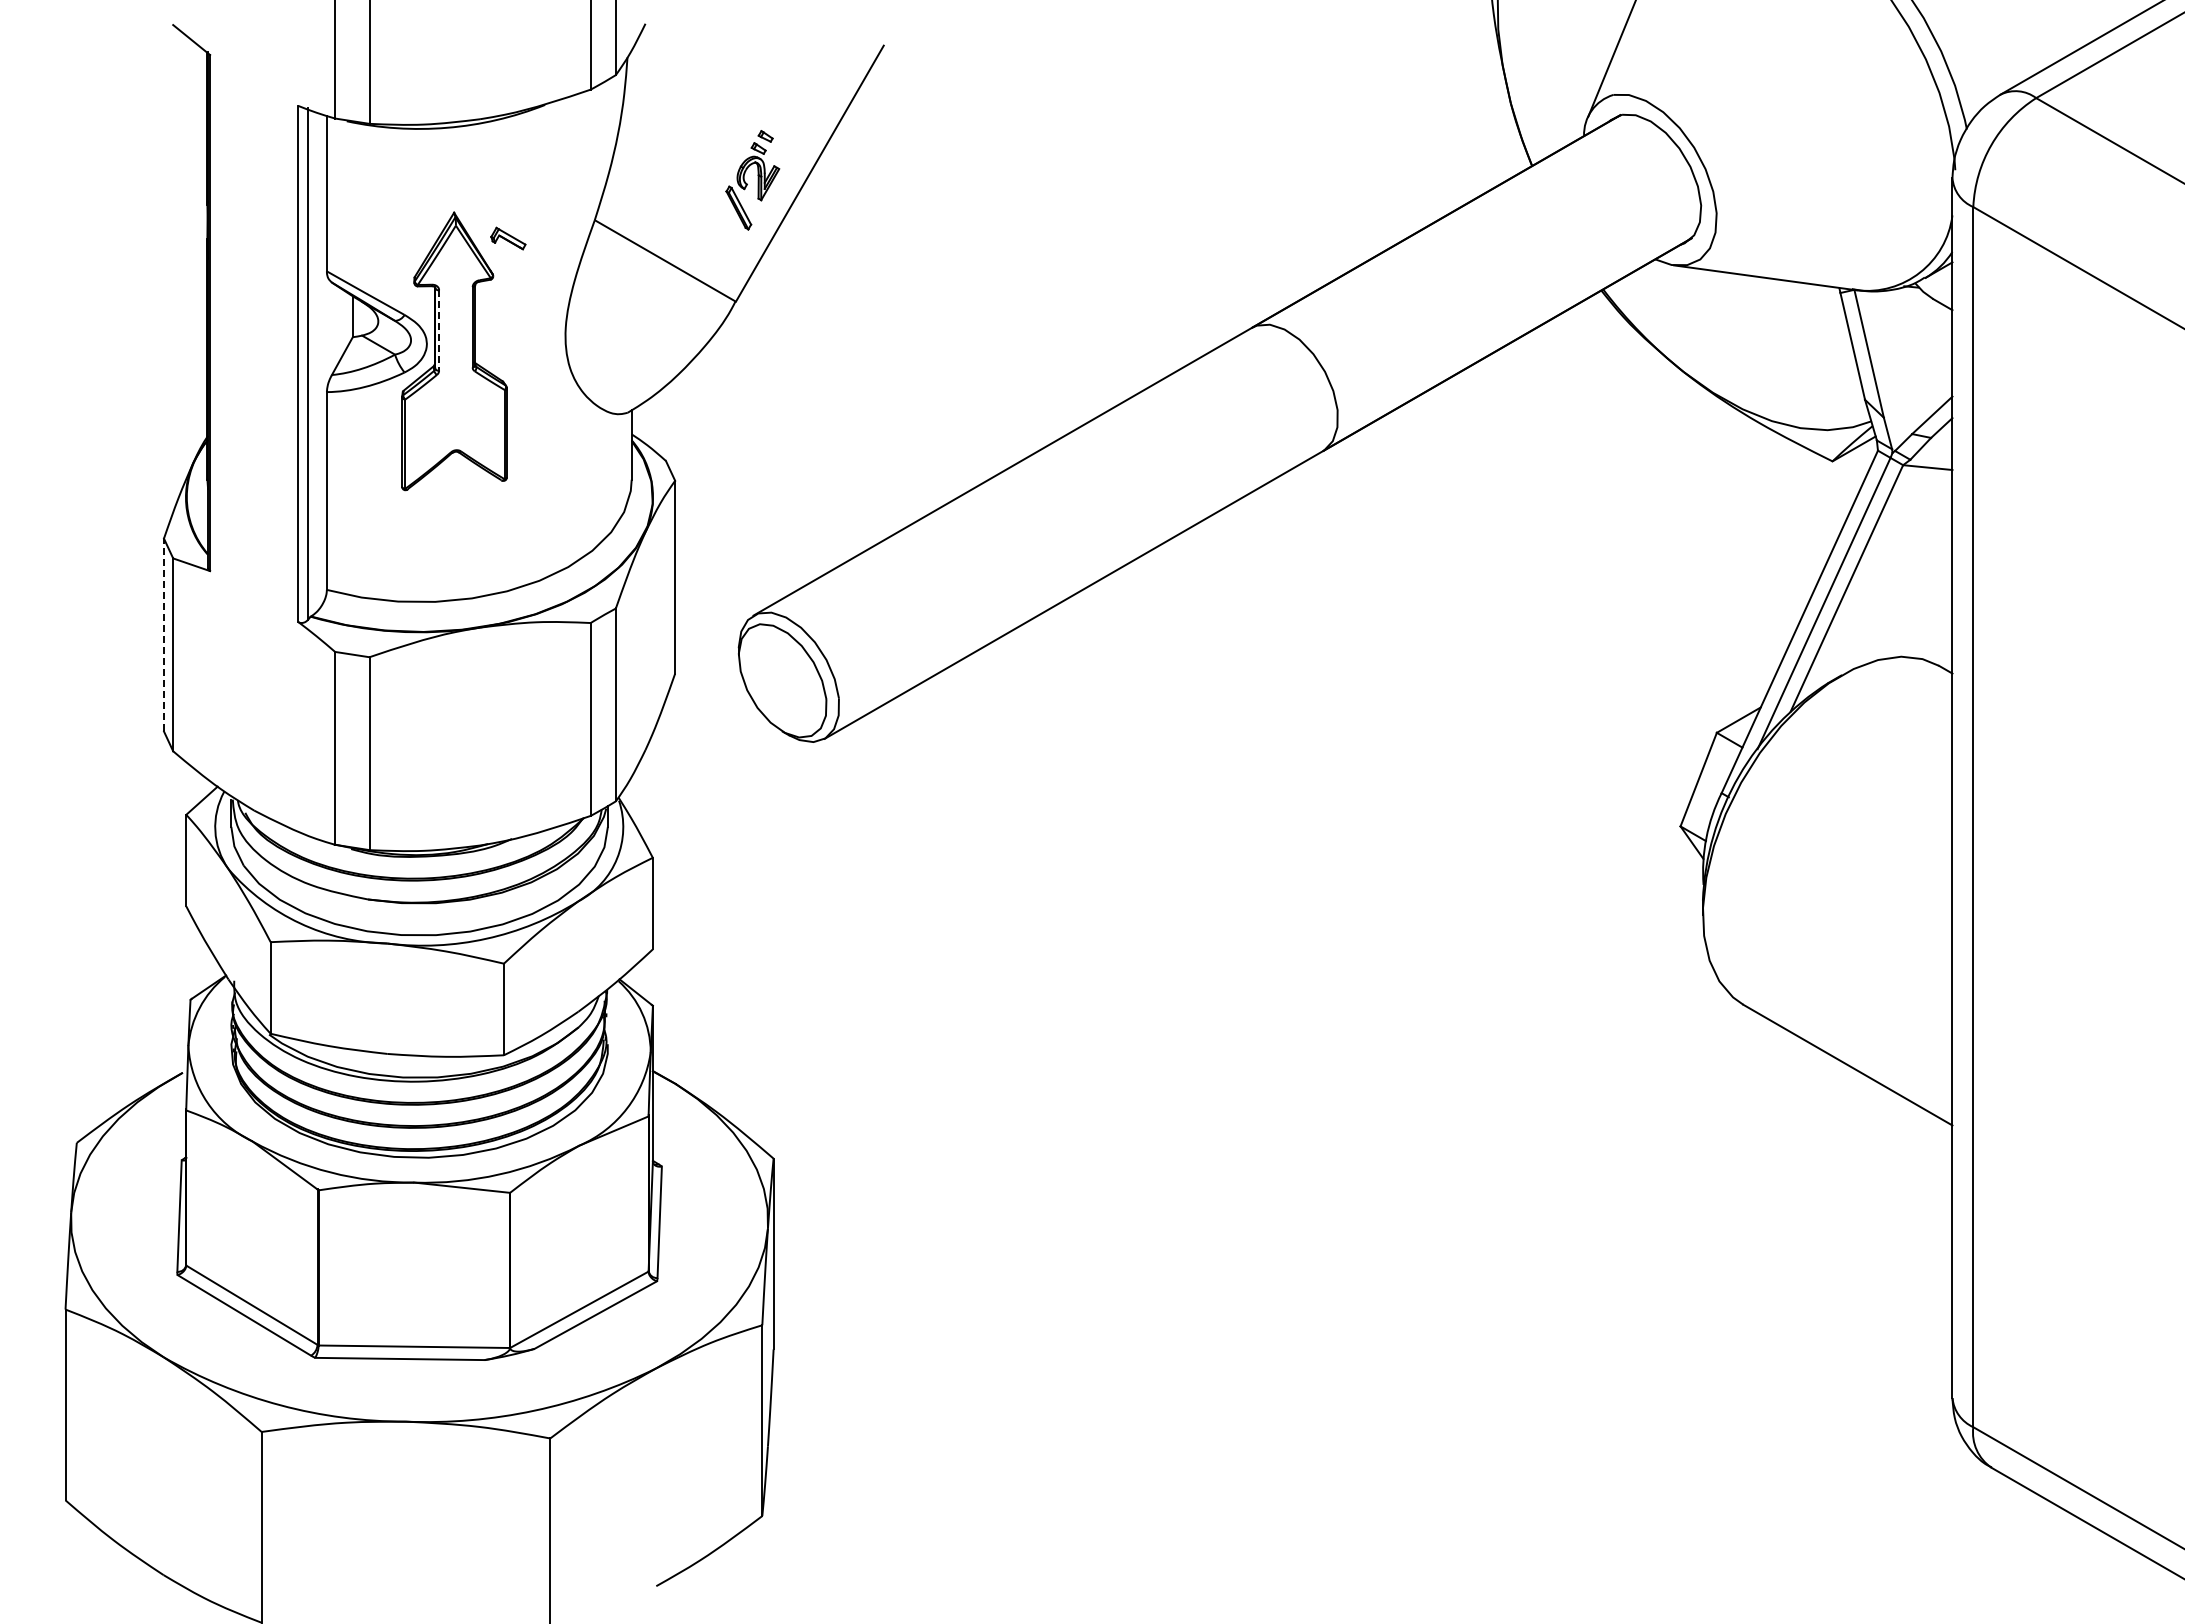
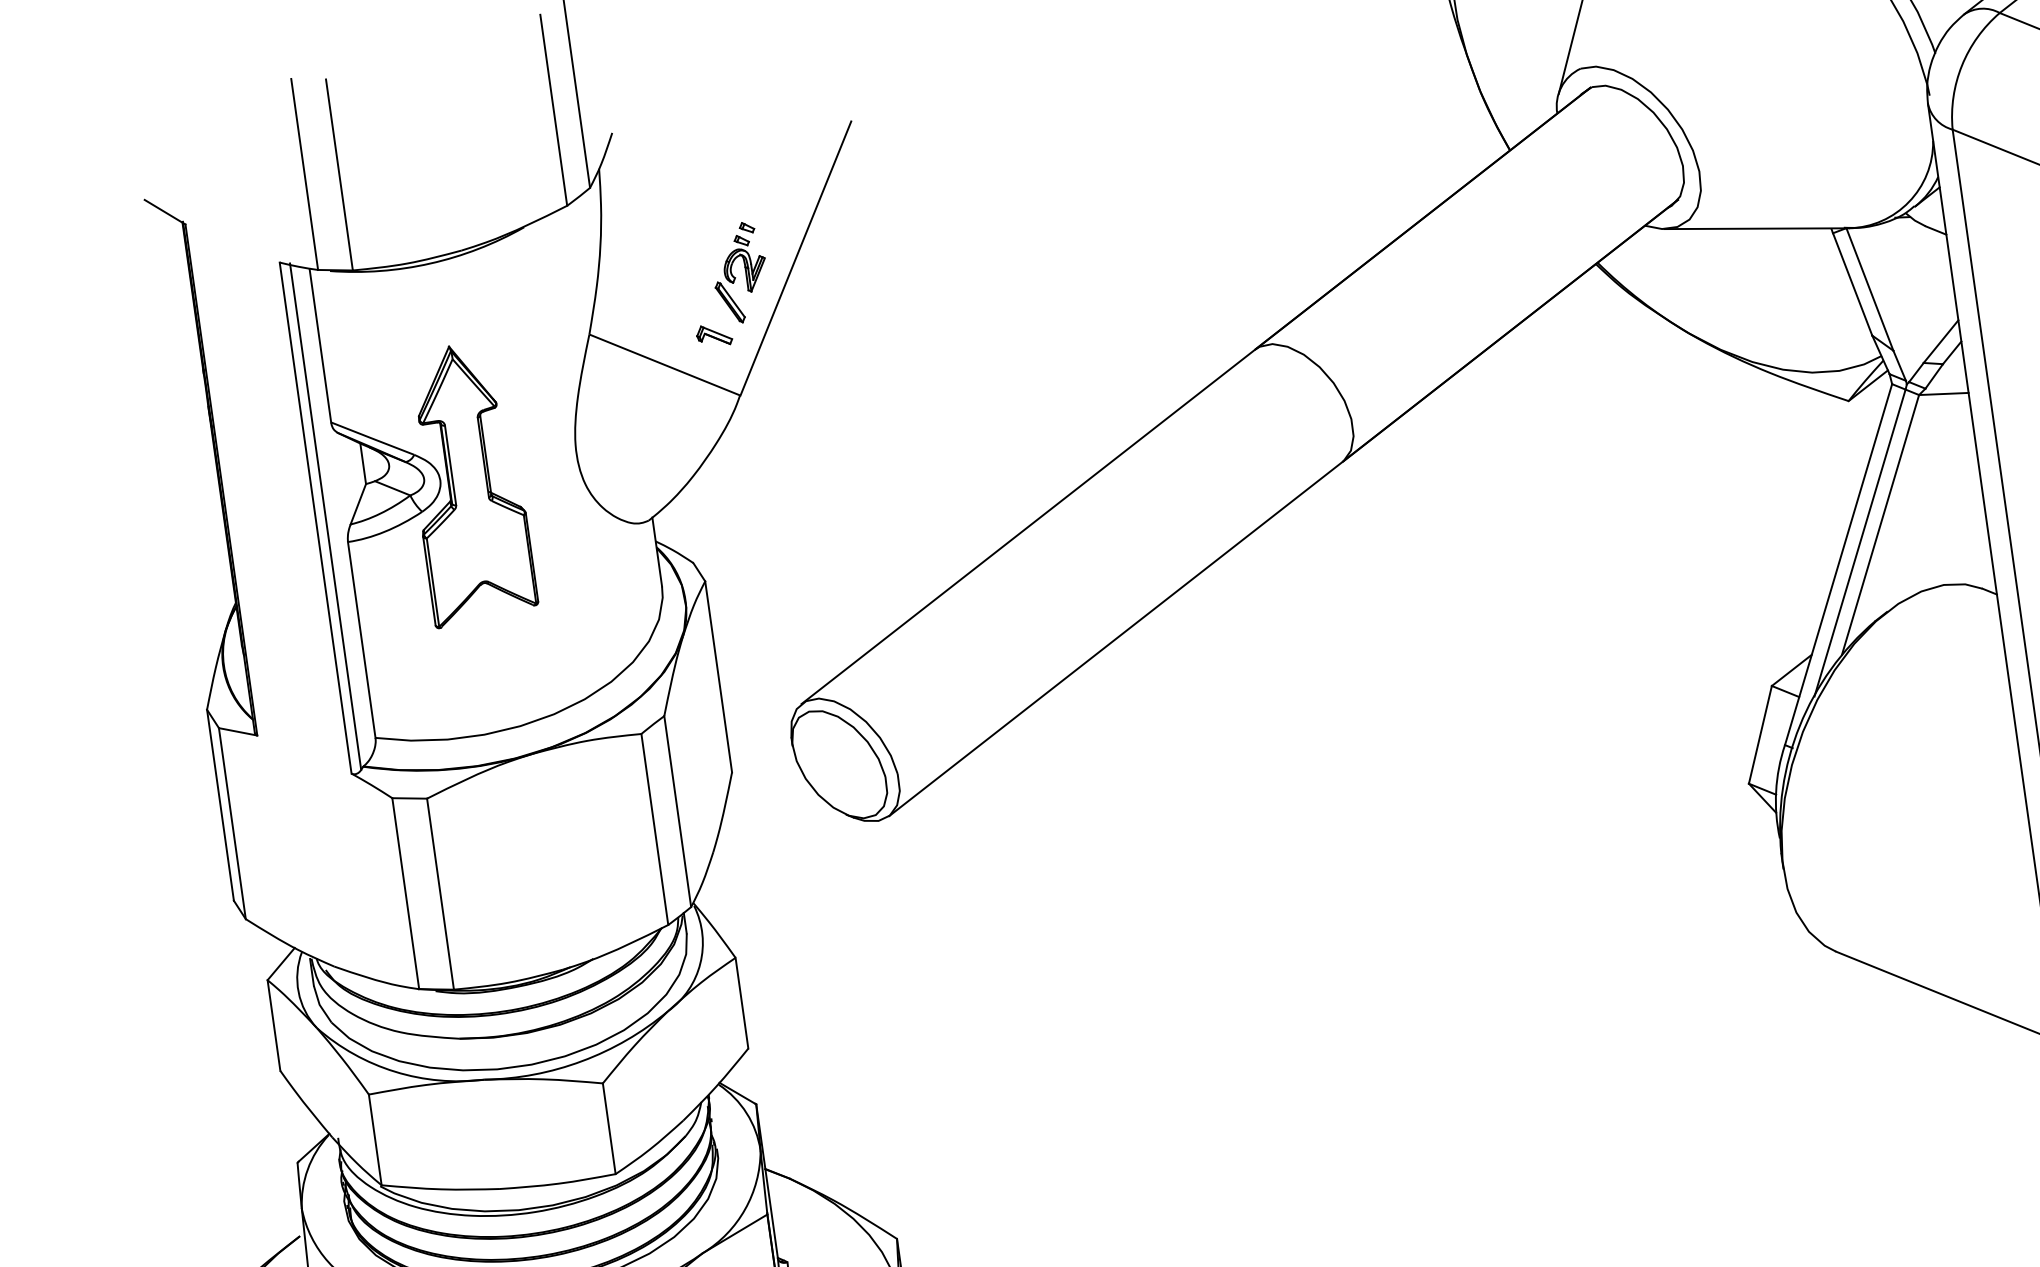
part: (508, 238) -> (714, 335), moved
line: (439, 330) -> (450, 465), dashed -> solid
line: (163, 634) -> (219, 804), dashed -> solid

